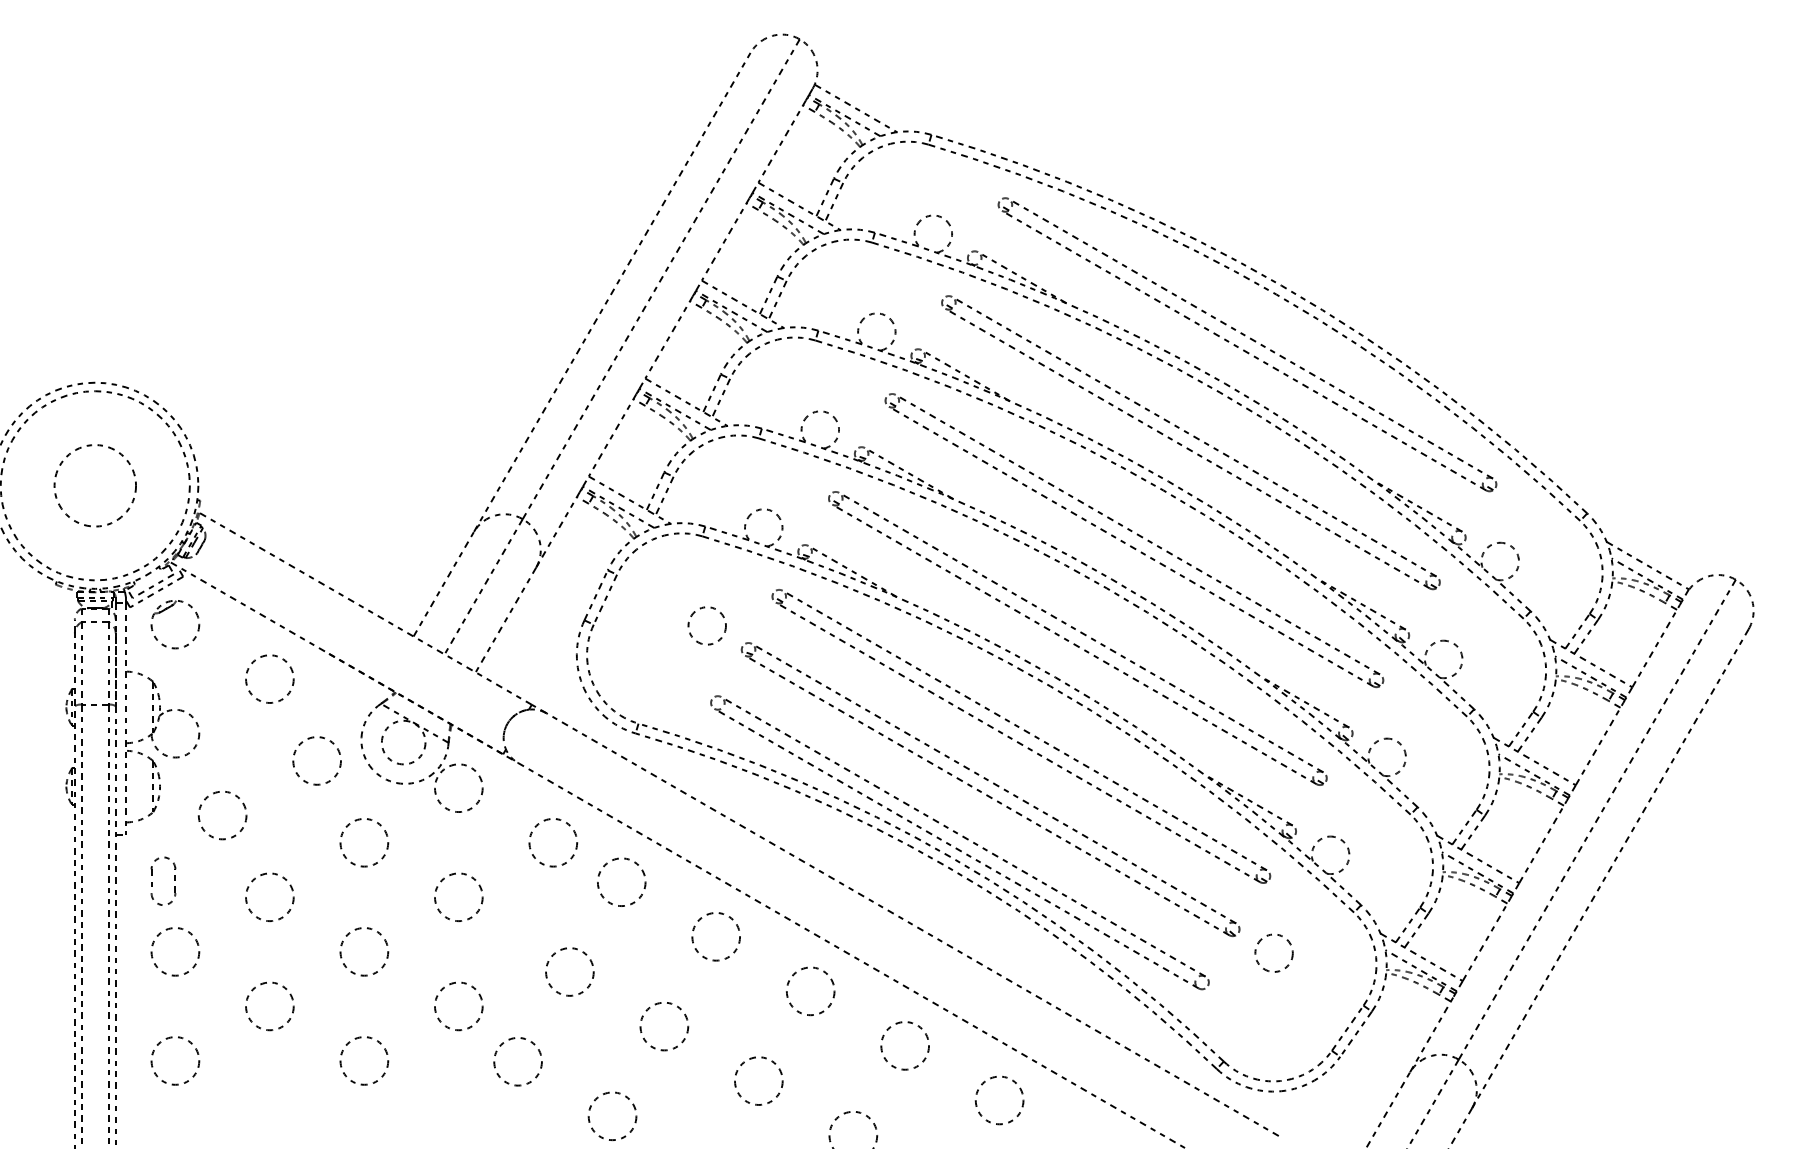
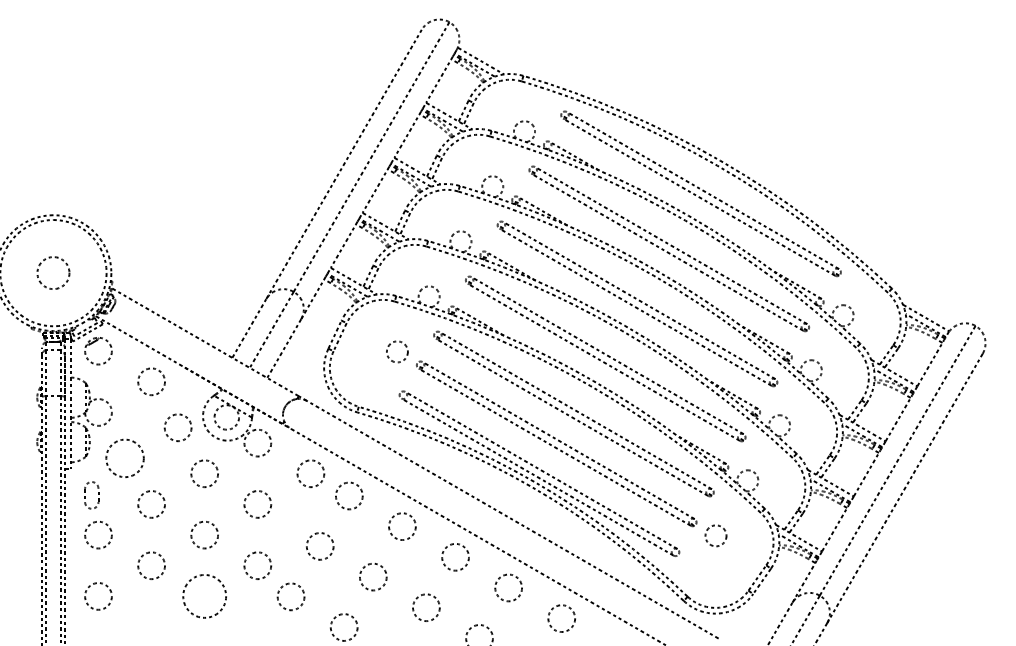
circle: (95, 484) -> (53, 272), size x0.7
circle: (221, 815) -> (124, 458), size x1.4
circle: (364, 1061) -> (204, 596), size x1.6

